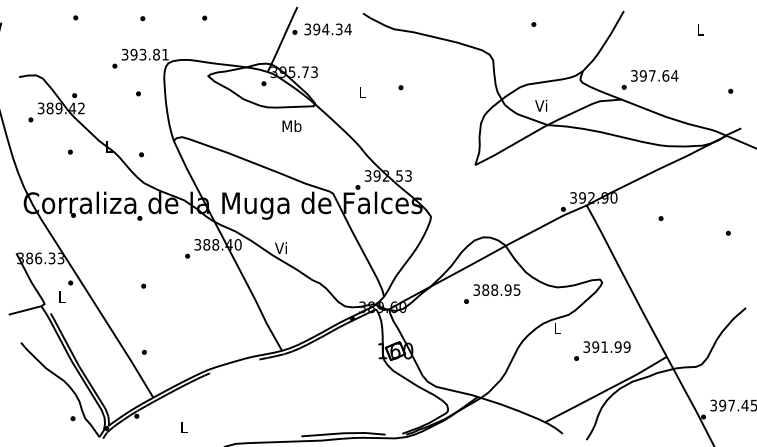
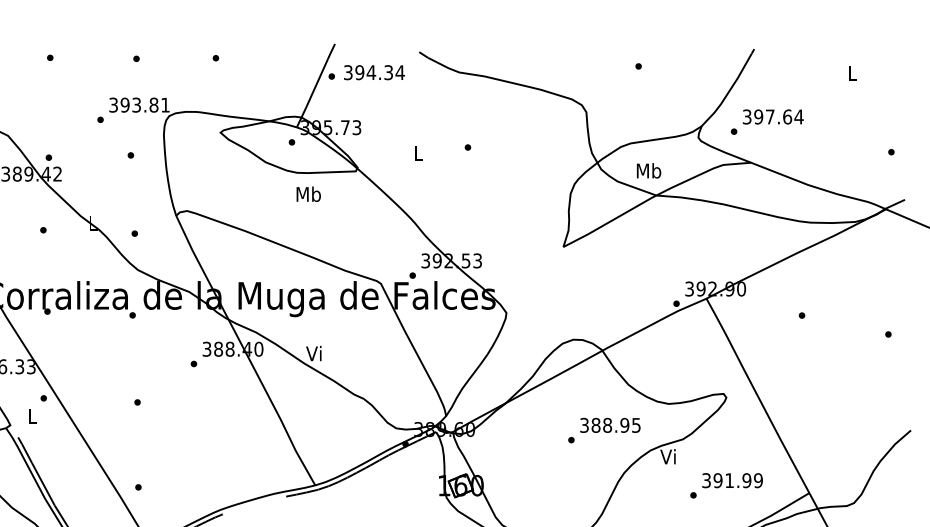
text: (649, 79) -> (766, 121), moved
text: (541, 105) -> (648, 170), Vi -> Mb
text: (291, 126) -> (308, 194), moved
text: (492, 293) -> (604, 429), moved
text: (556, 328) -> (667, 456), L -> Vi

